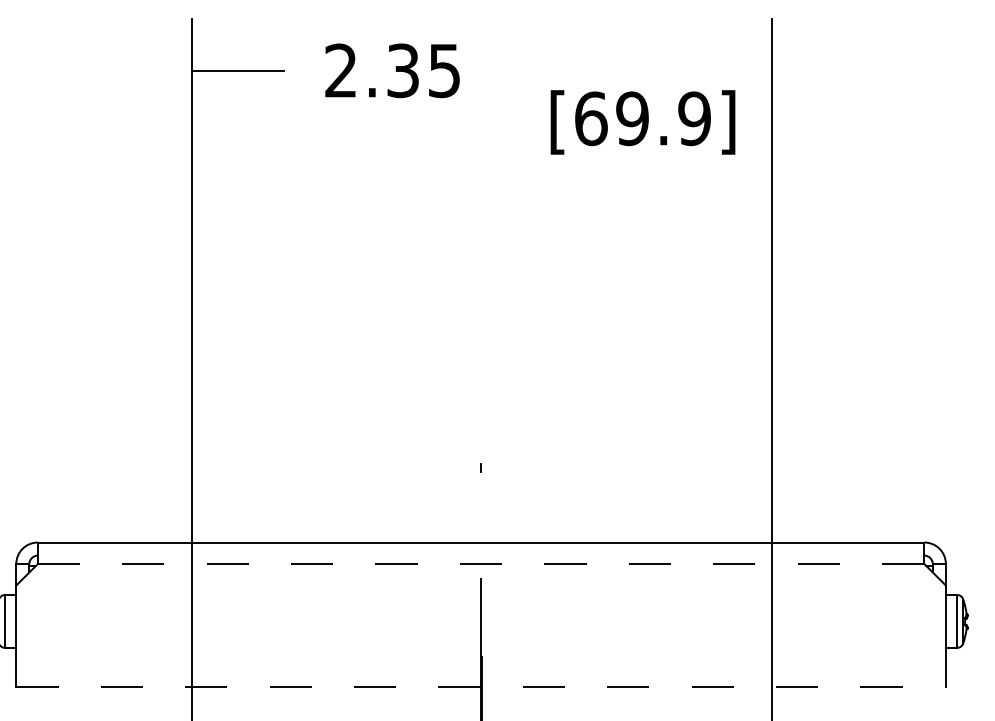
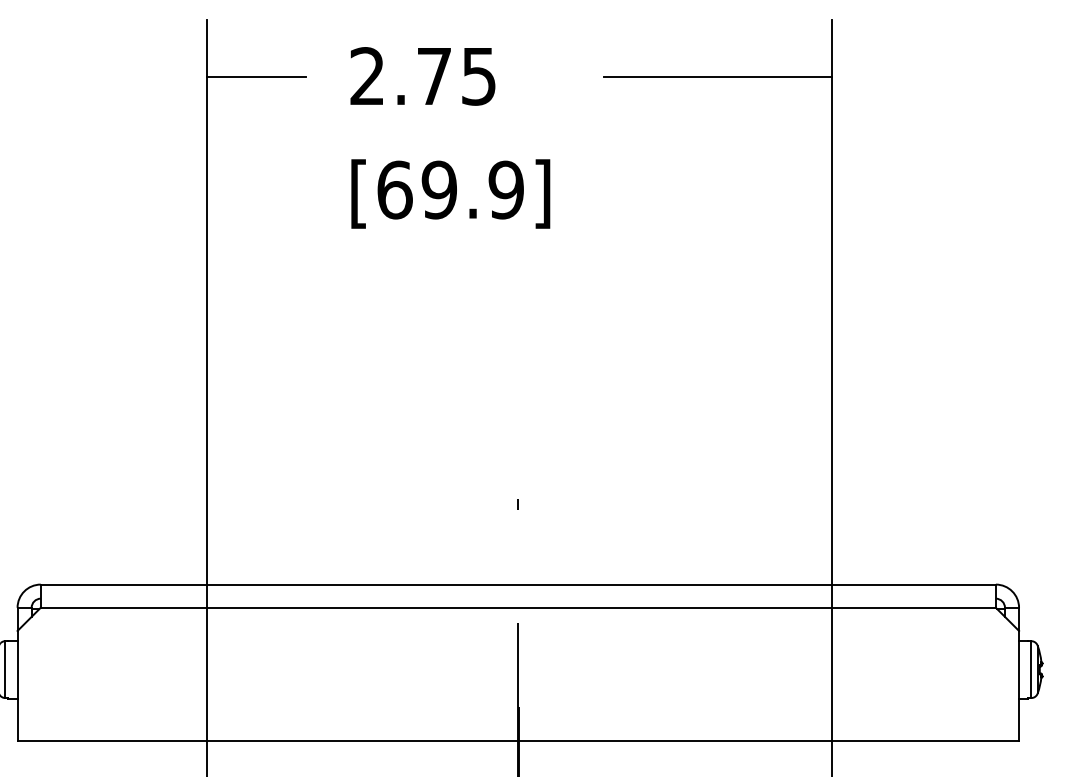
text: (403, 70) -> (434, 76), 2.35 -> 2.75
line: (666, 71) -> (718, 77), added
text: (642, 121) -> (450, 193), moved
line: (481, 563) -> (518, 607), dashed -> solid
line: (481, 687) -> (518, 740), dashed -> solid

